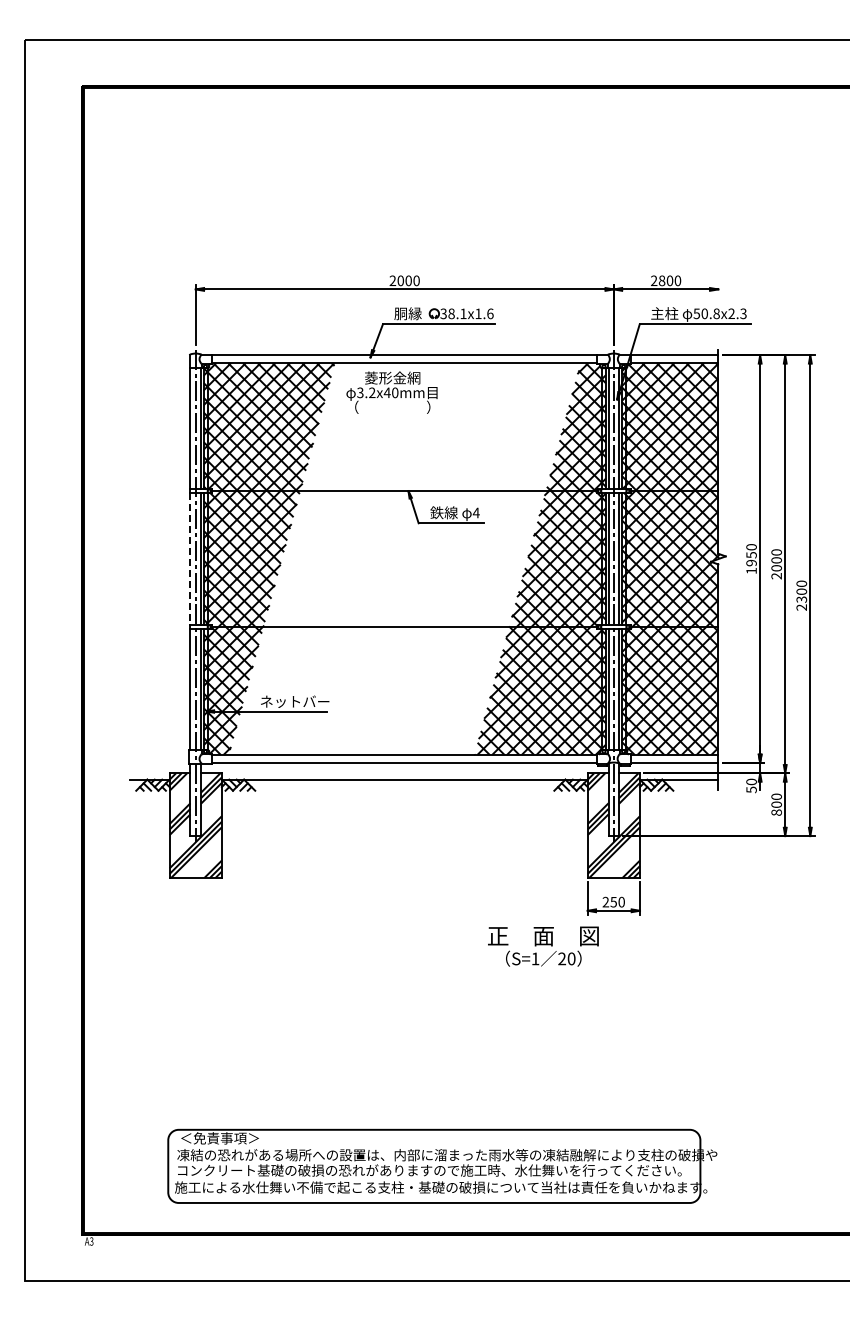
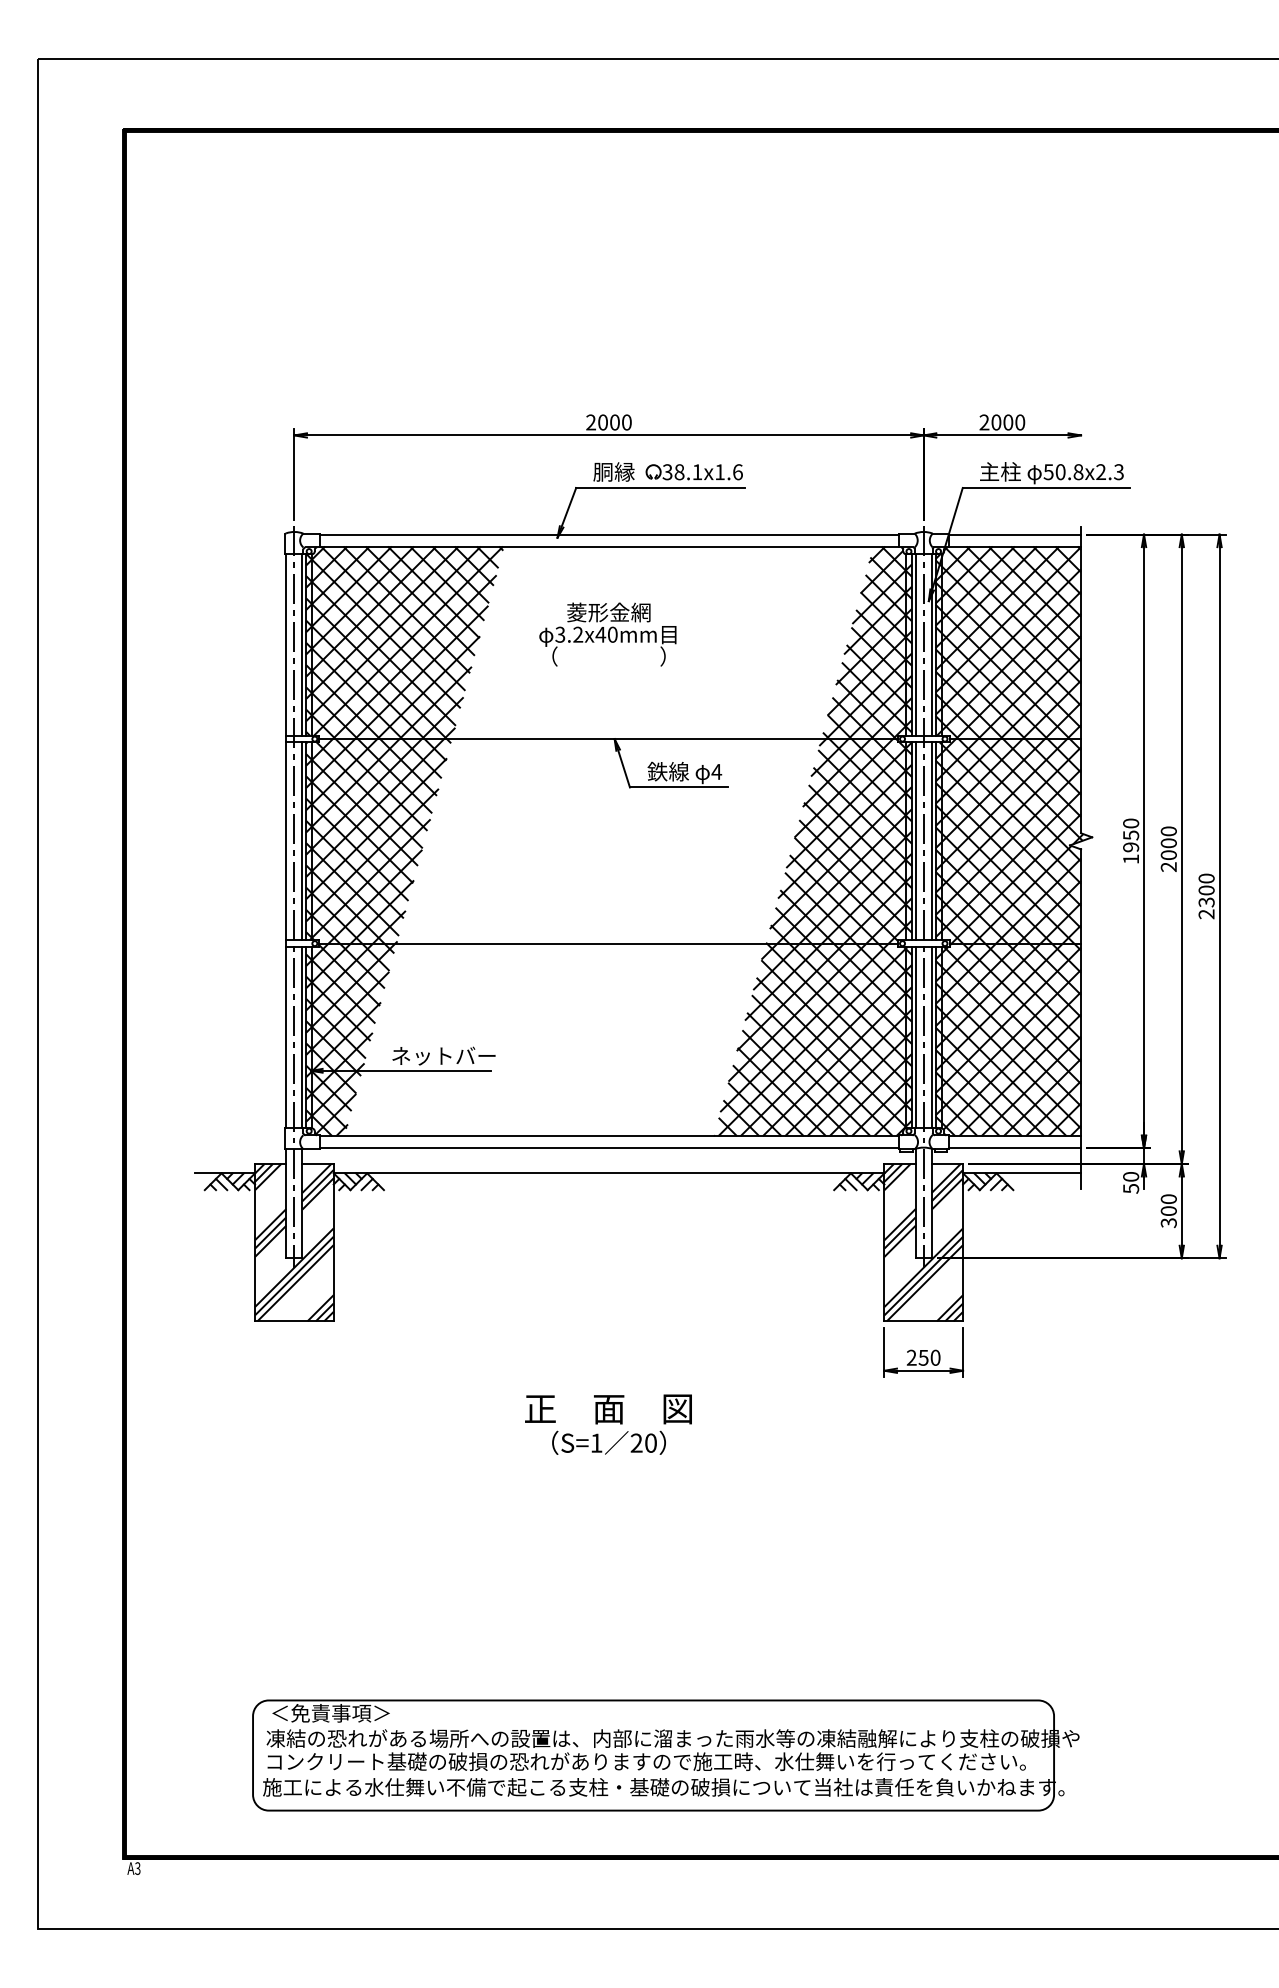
text: (661, 280) -> (995, 421), 2800 -> 2000
text: (391, 392) -> (607, 634), moved
line: (190, 559) -> (286, 841), dashed -> solid
text: (776, 812) -> (1168, 1222), 800 -> 300
text: (543, 946) -> (608, 1424), moved

